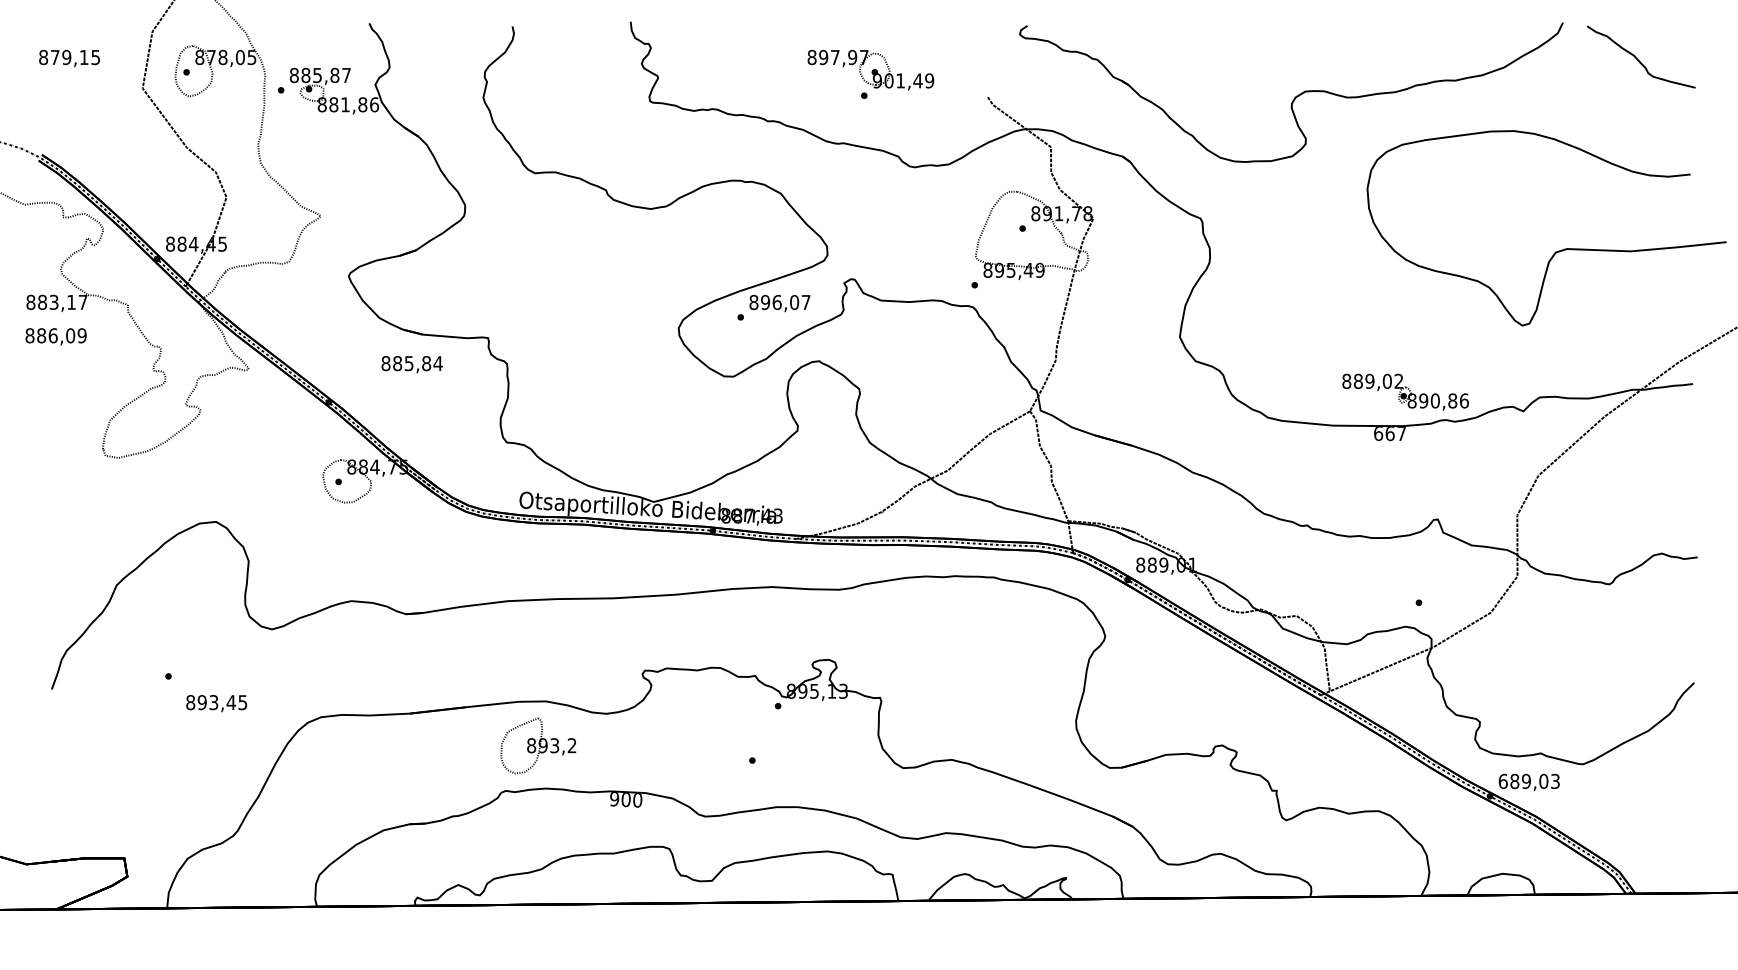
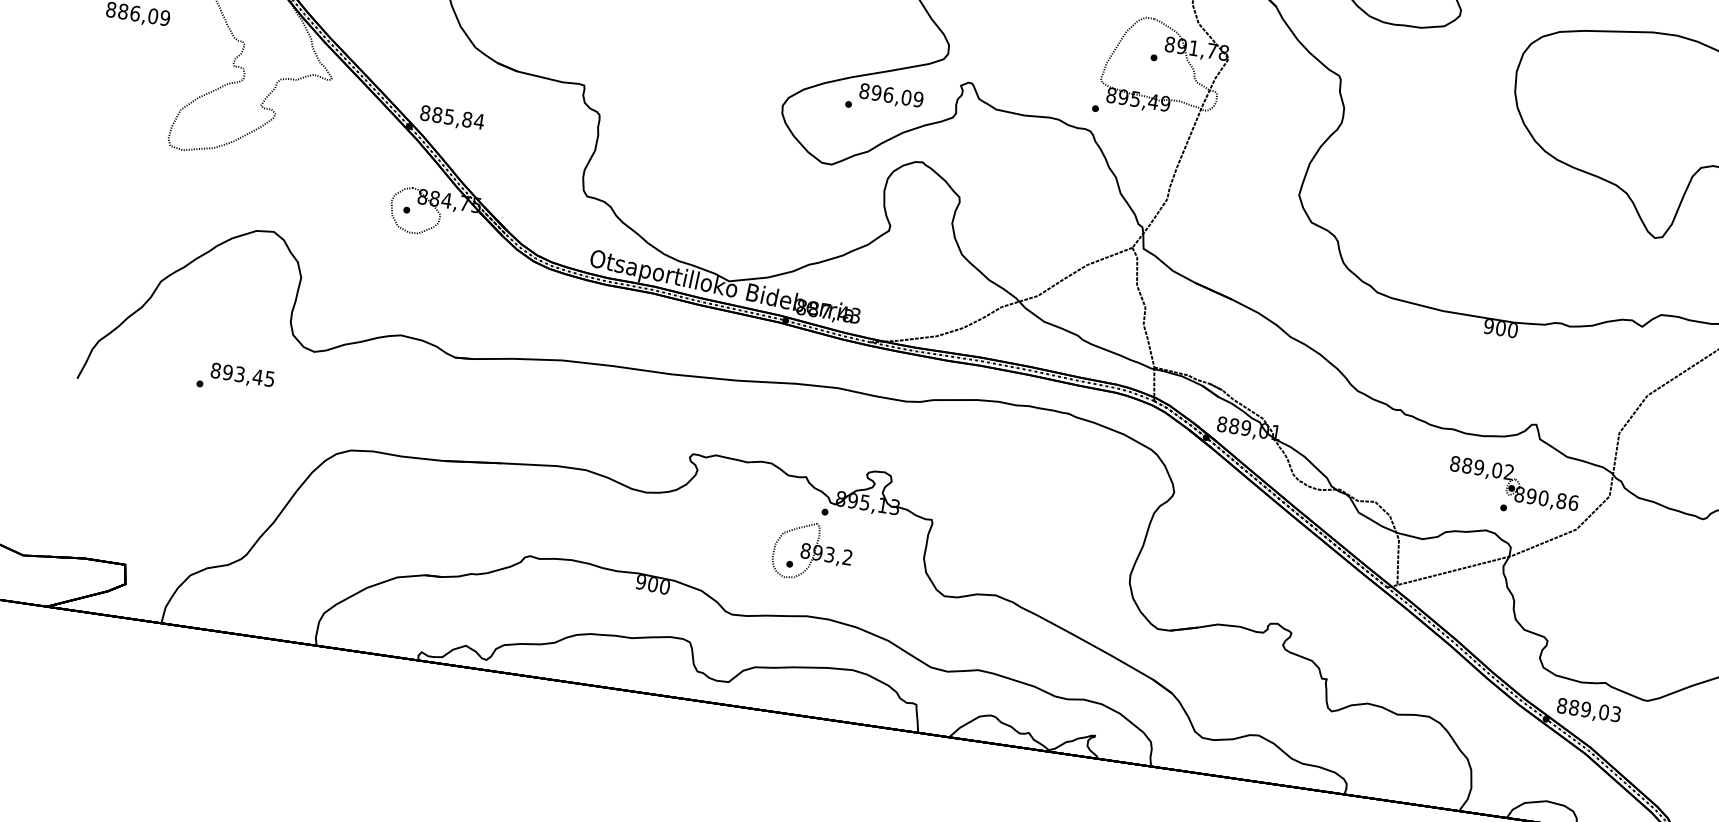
text: (805, 302) -> (917, 99), 896,07 -> 896,09
text: (411, 364) -> (451, 118), moved
part: (1405, 391) -> (1514, 483), moved
text: (1390, 433) -> (1501, 328), 667 -> 900
text: (216, 703) -> (242, 375), moved
part: (538, 745) -> (812, 551), moved
text: (1502, 780) -> (1561, 704), 689,03 -> 889,03

